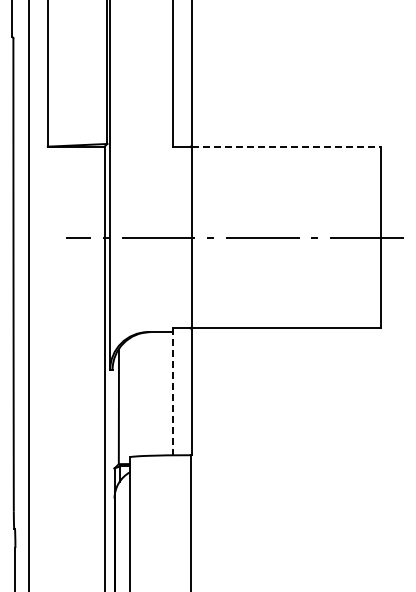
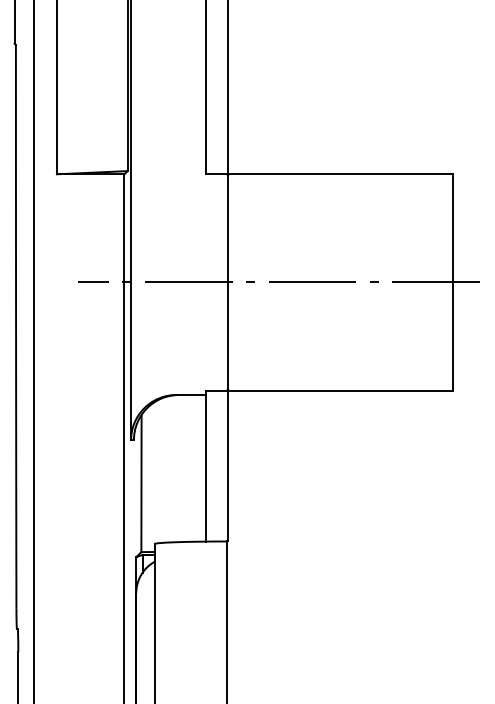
line: (286, 146) -> (340, 174), dashed -> solid
line: (172, 392) -> (205, 466), dashed -> solid

